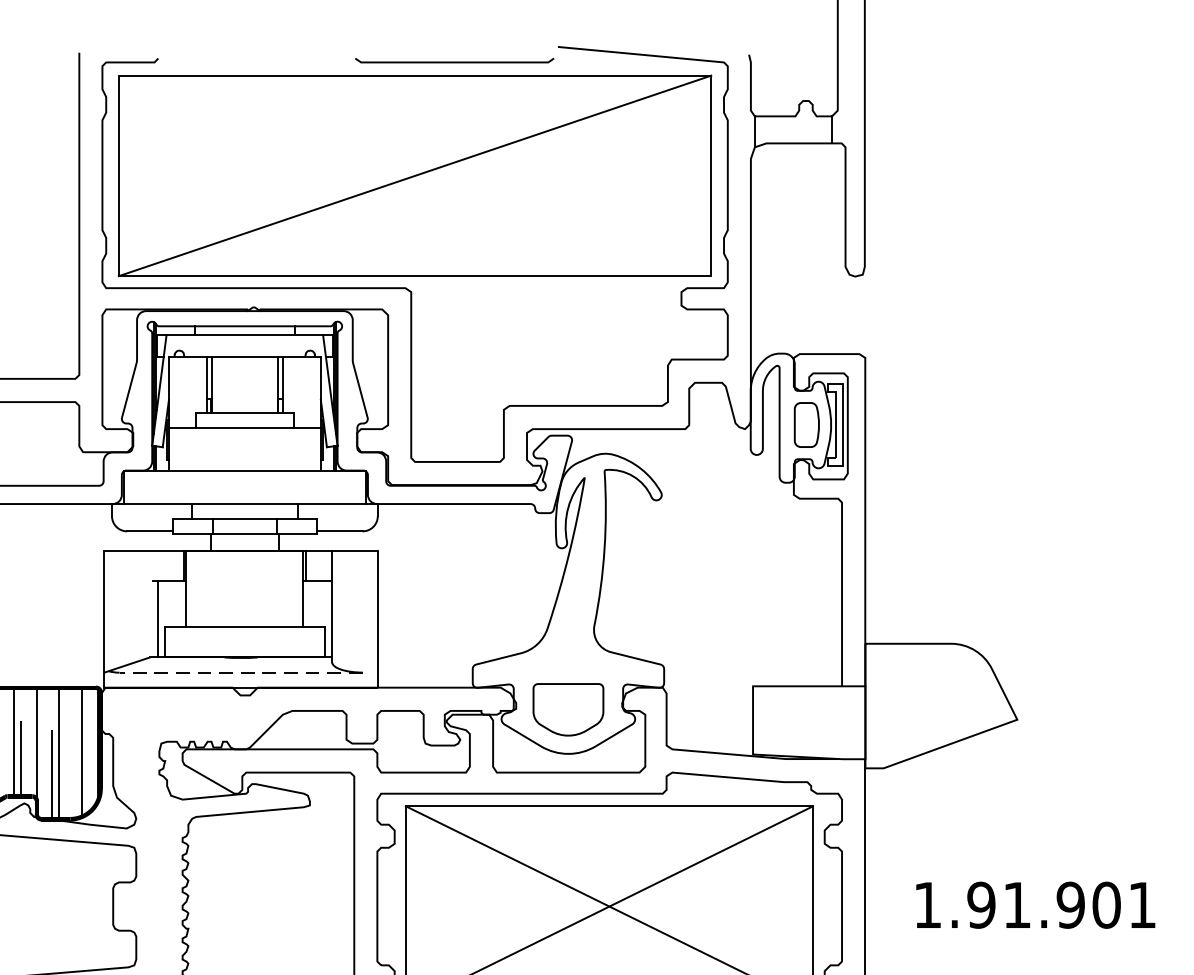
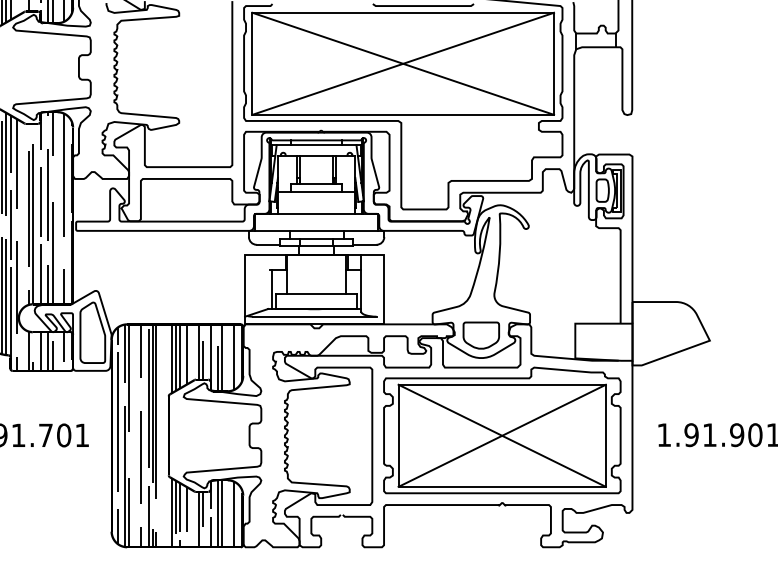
line: (415, 175) -> (403, 63), added
line: (240, 672) -> (314, 316), dashed -> solid

